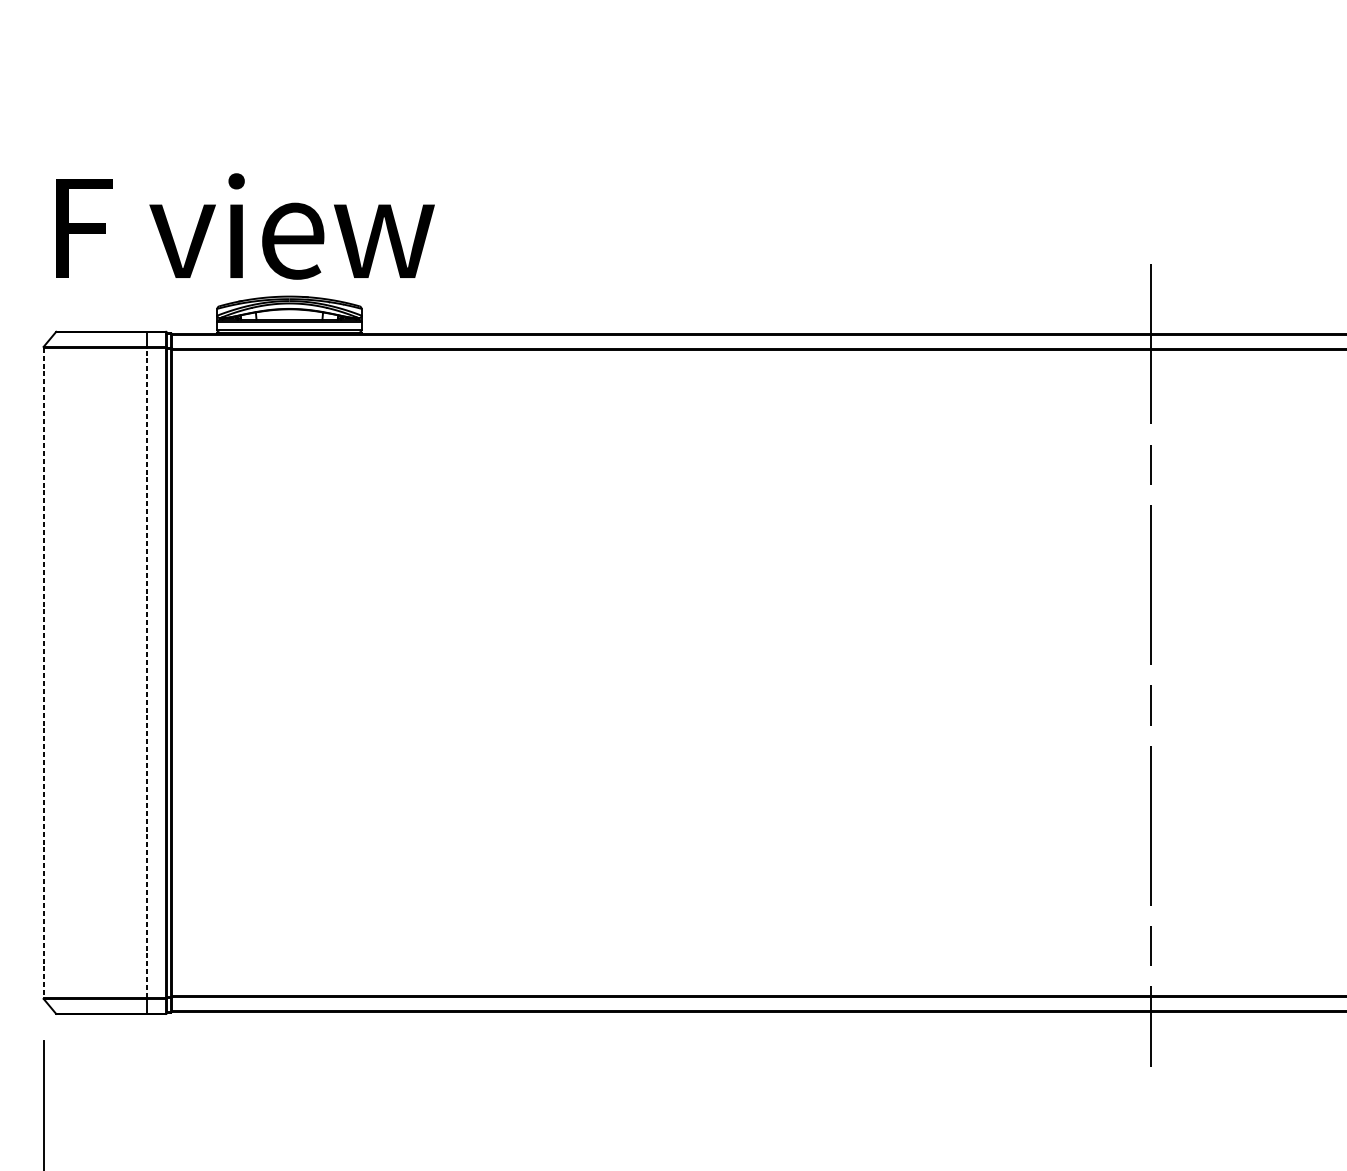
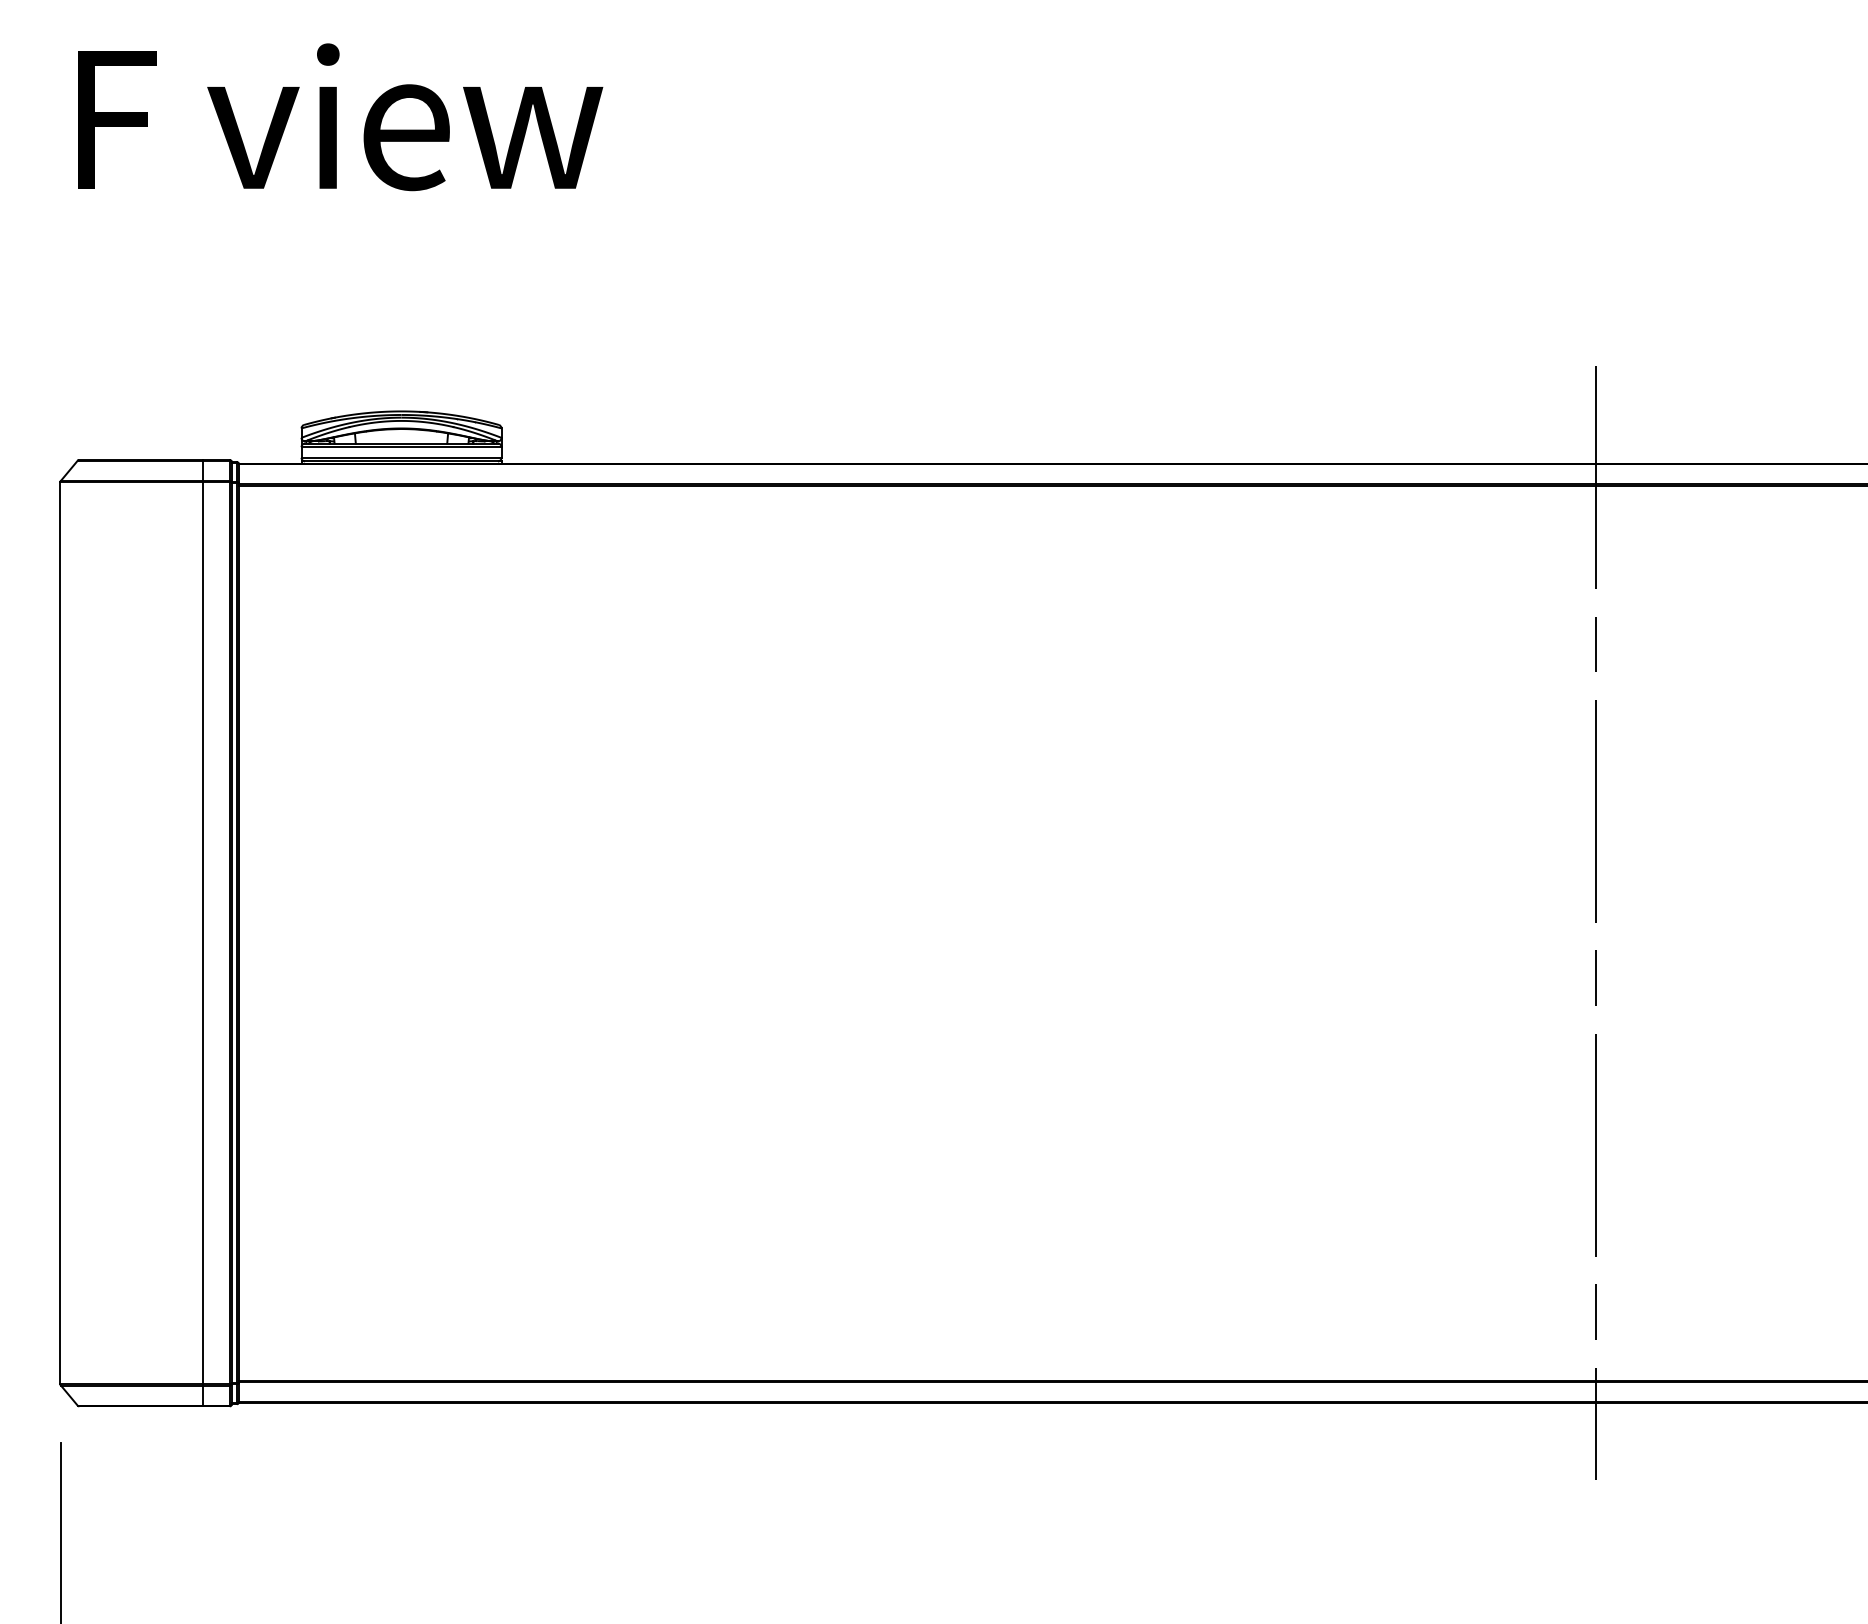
text: (245, 226) -> (340, 117), moved
line: (43, 673) -> (60, 933), dashed -> solid
line: (146, 673) -> (203, 933), dashed -> solid

